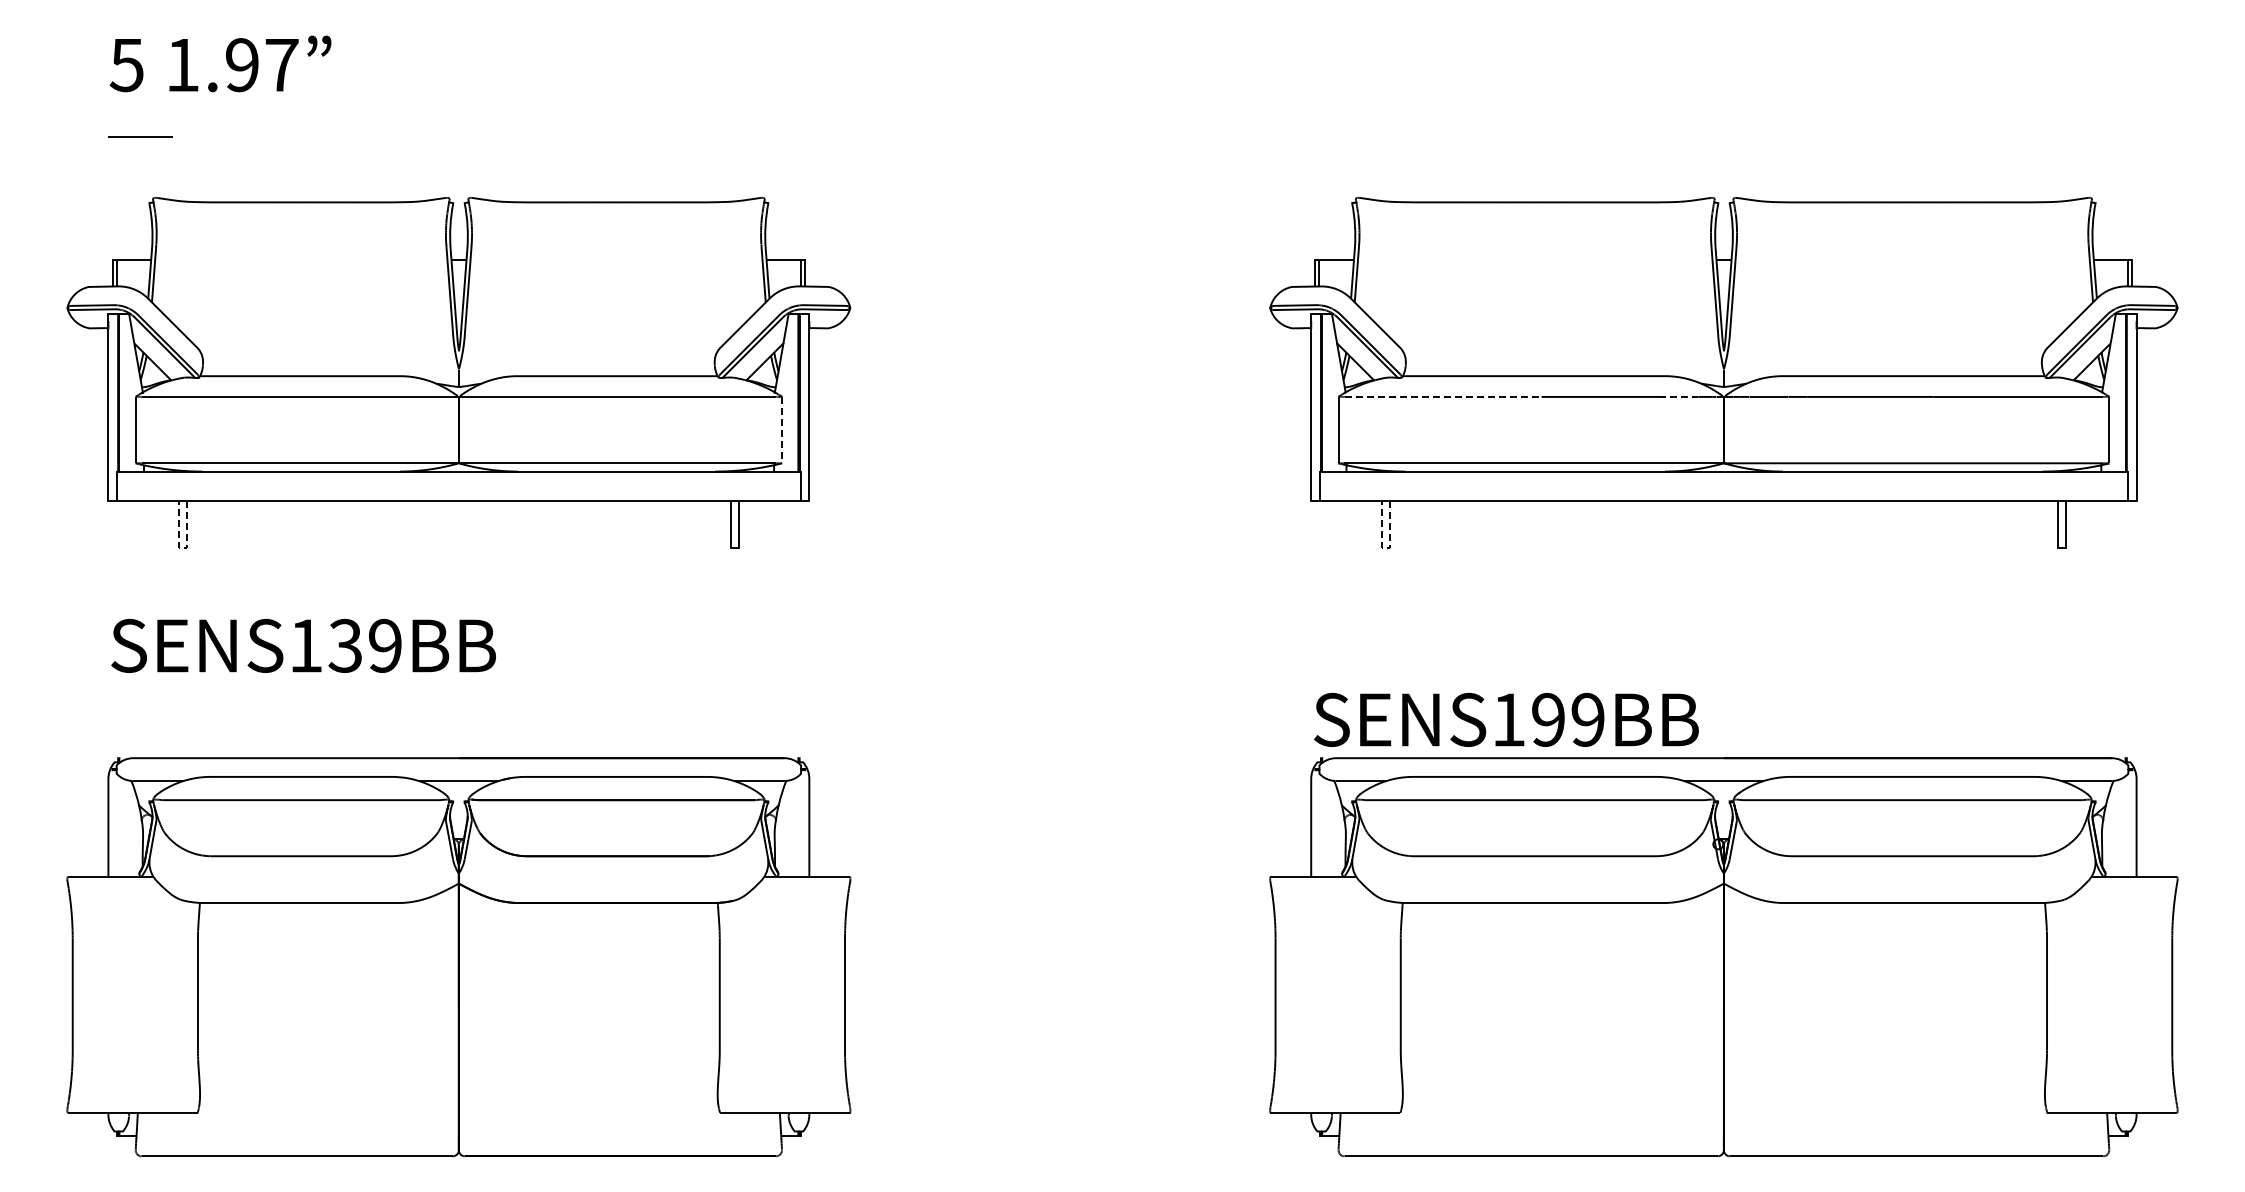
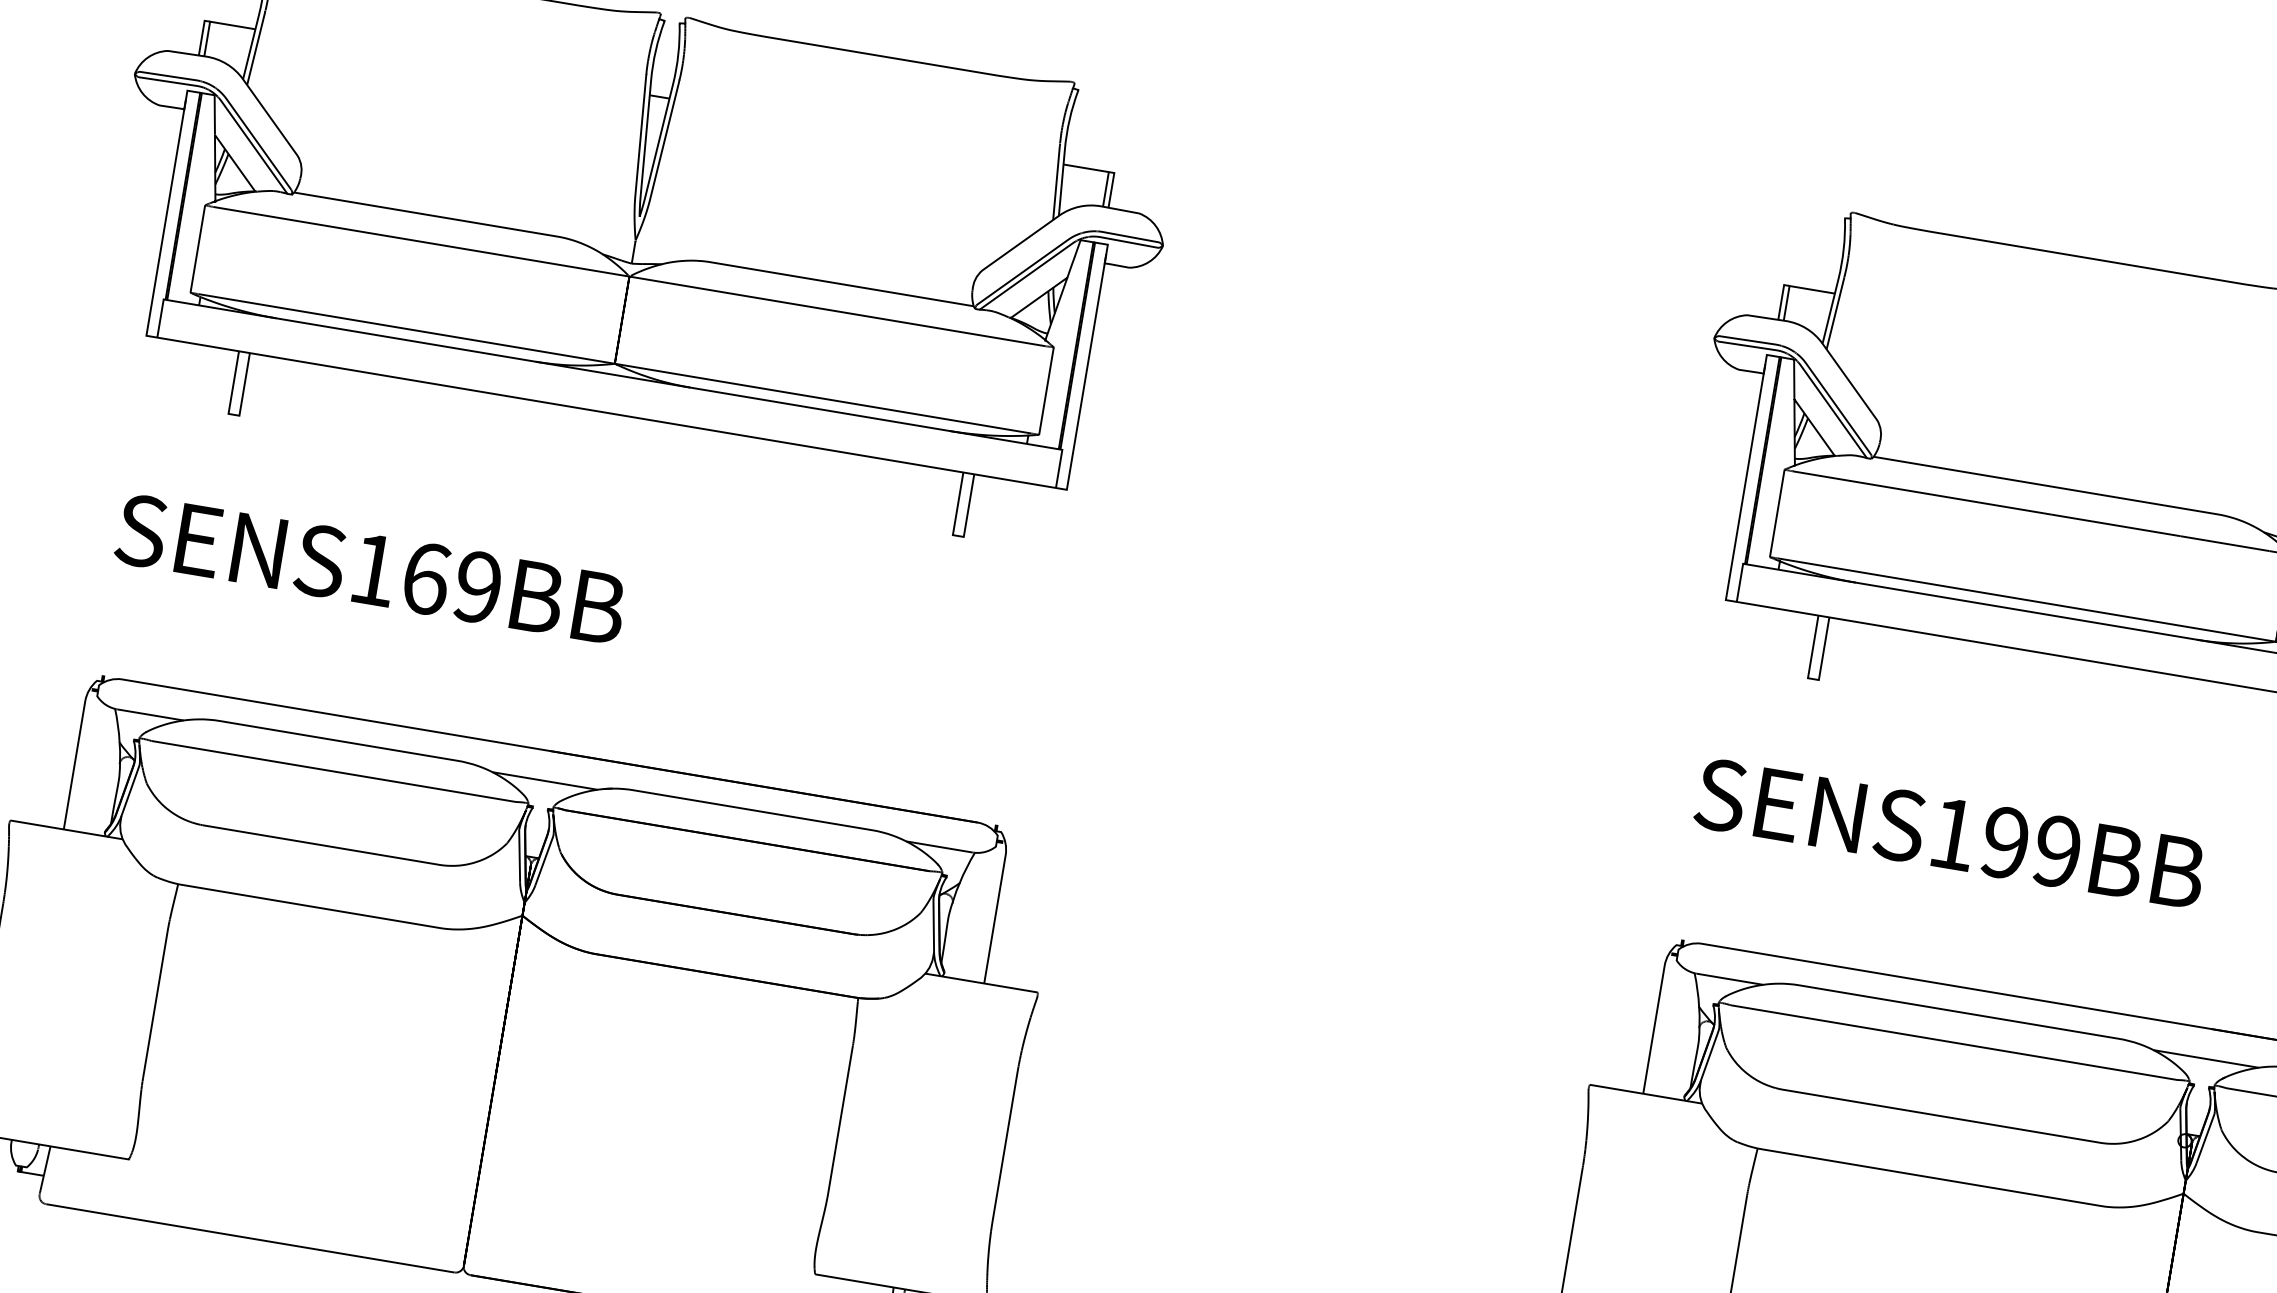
line: (1442, 396) -> (1921, 492), dashed -> solid
line: (1678, 396) -> (2231, 544), dashed -> solid
line: (782, 430) -> (1047, 391), dashed -> solid
line: (182, 548) -> (233, 414), dashed -> solid
line: (1385, 548) -> (1812, 679), dashed -> solid
text: (345, 645) -> (425, 578), SENS139BB -> SENS169BB
text: (1506, 719) -> (1950, 833), moved

